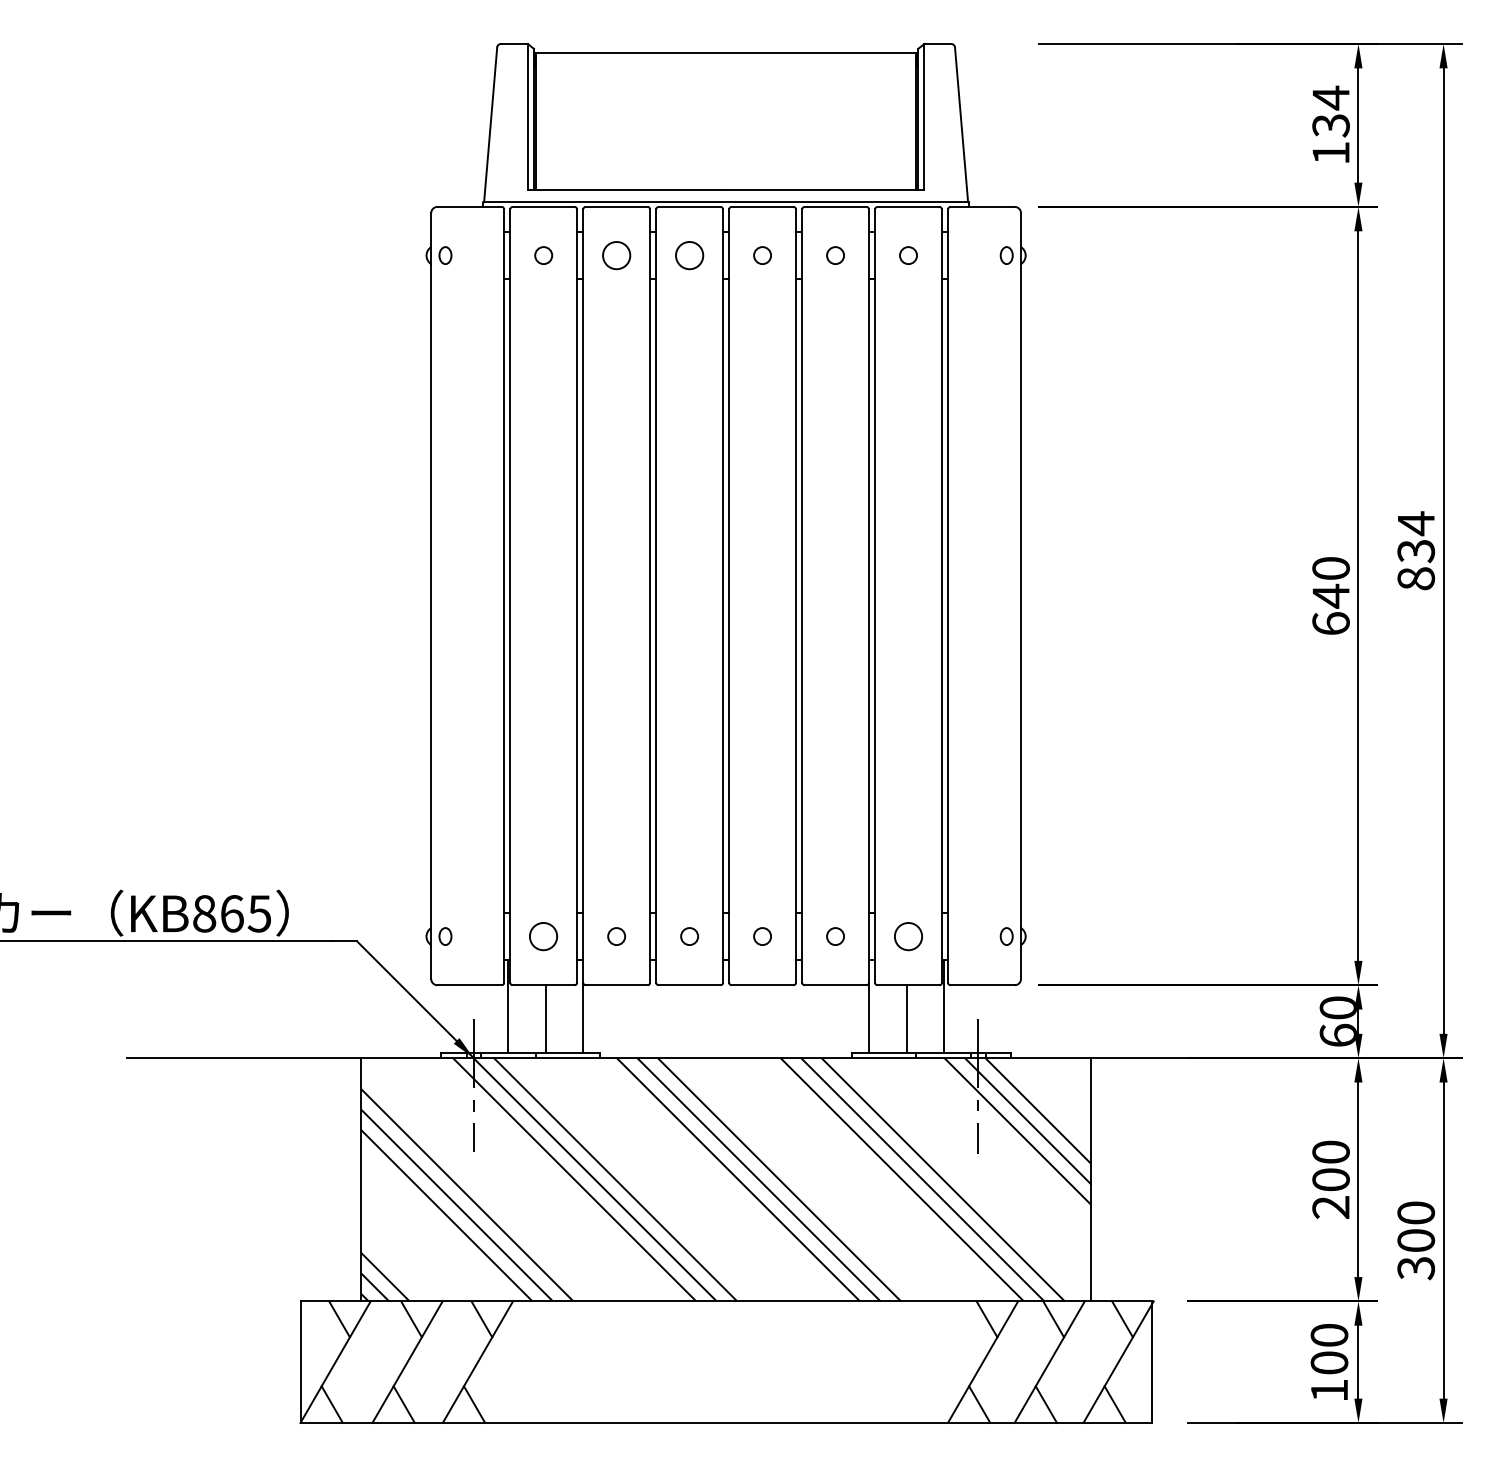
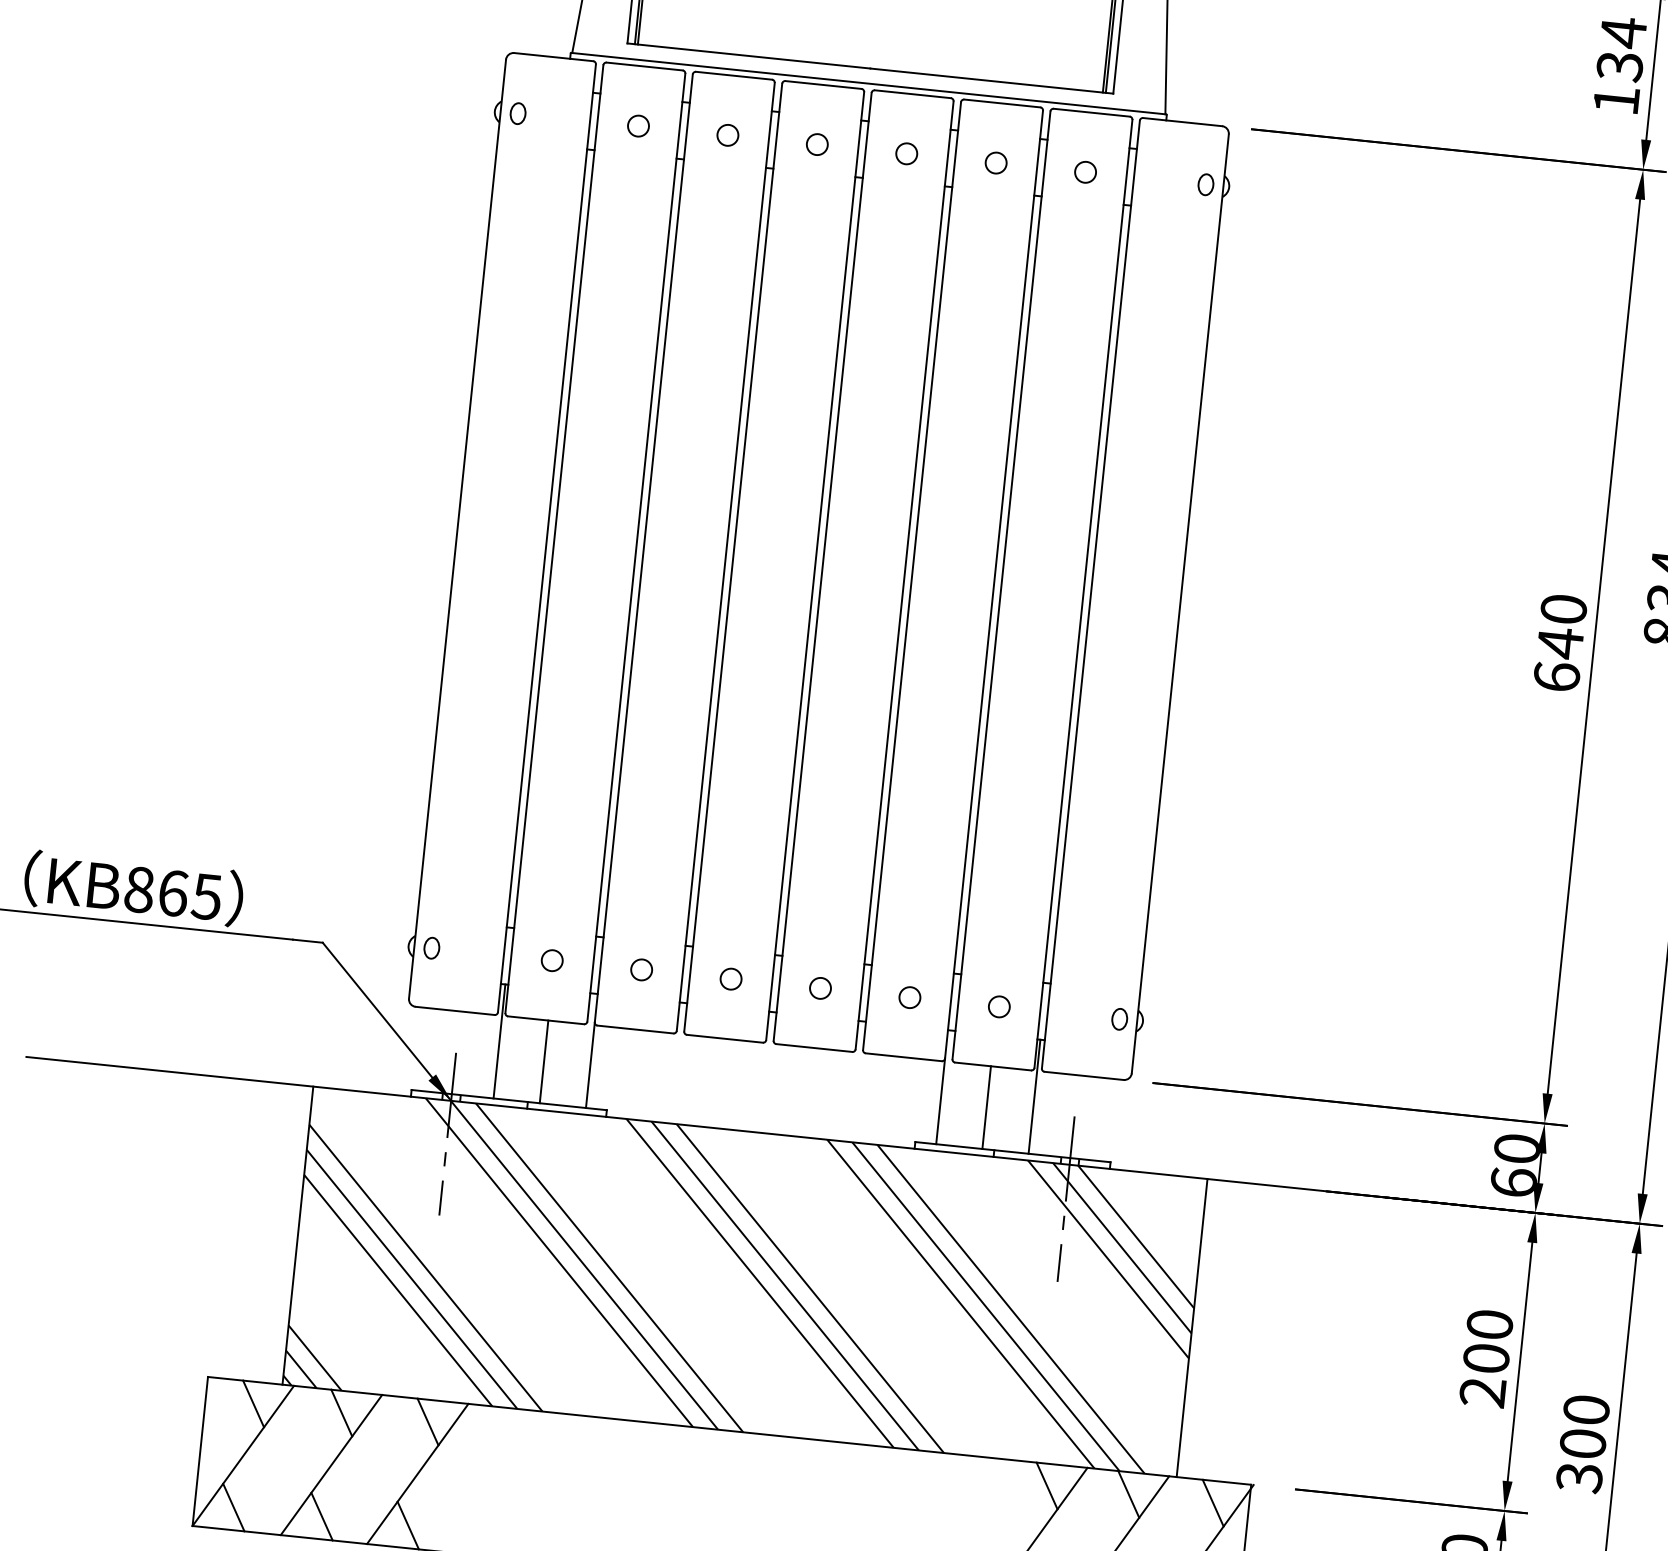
circle: (616, 255) -> (727, 135), size x0.62
circle: (689, 255) -> (817, 144), size x0.62
circle: (543, 936) -> (552, 960), size x0.62
circle: (908, 936) -> (999, 1006), size x0.62

